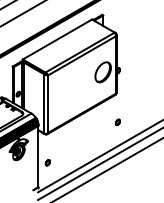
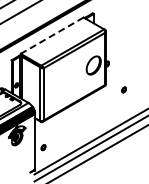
line: (56, 39) -> (51, 35), solid -> dashed
part: (117, 121) -> (123, 89), moved

